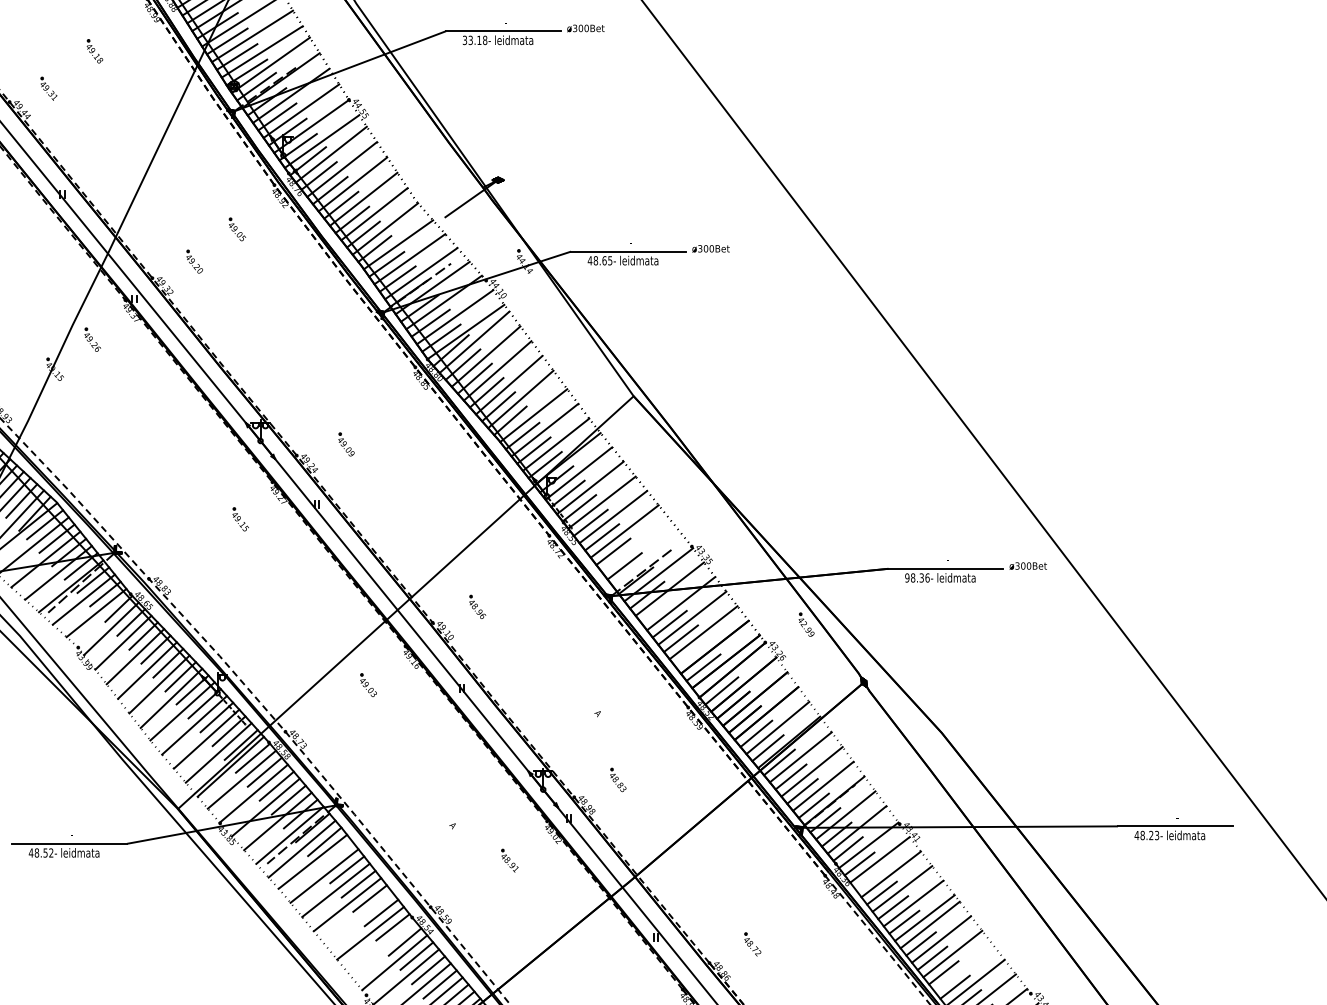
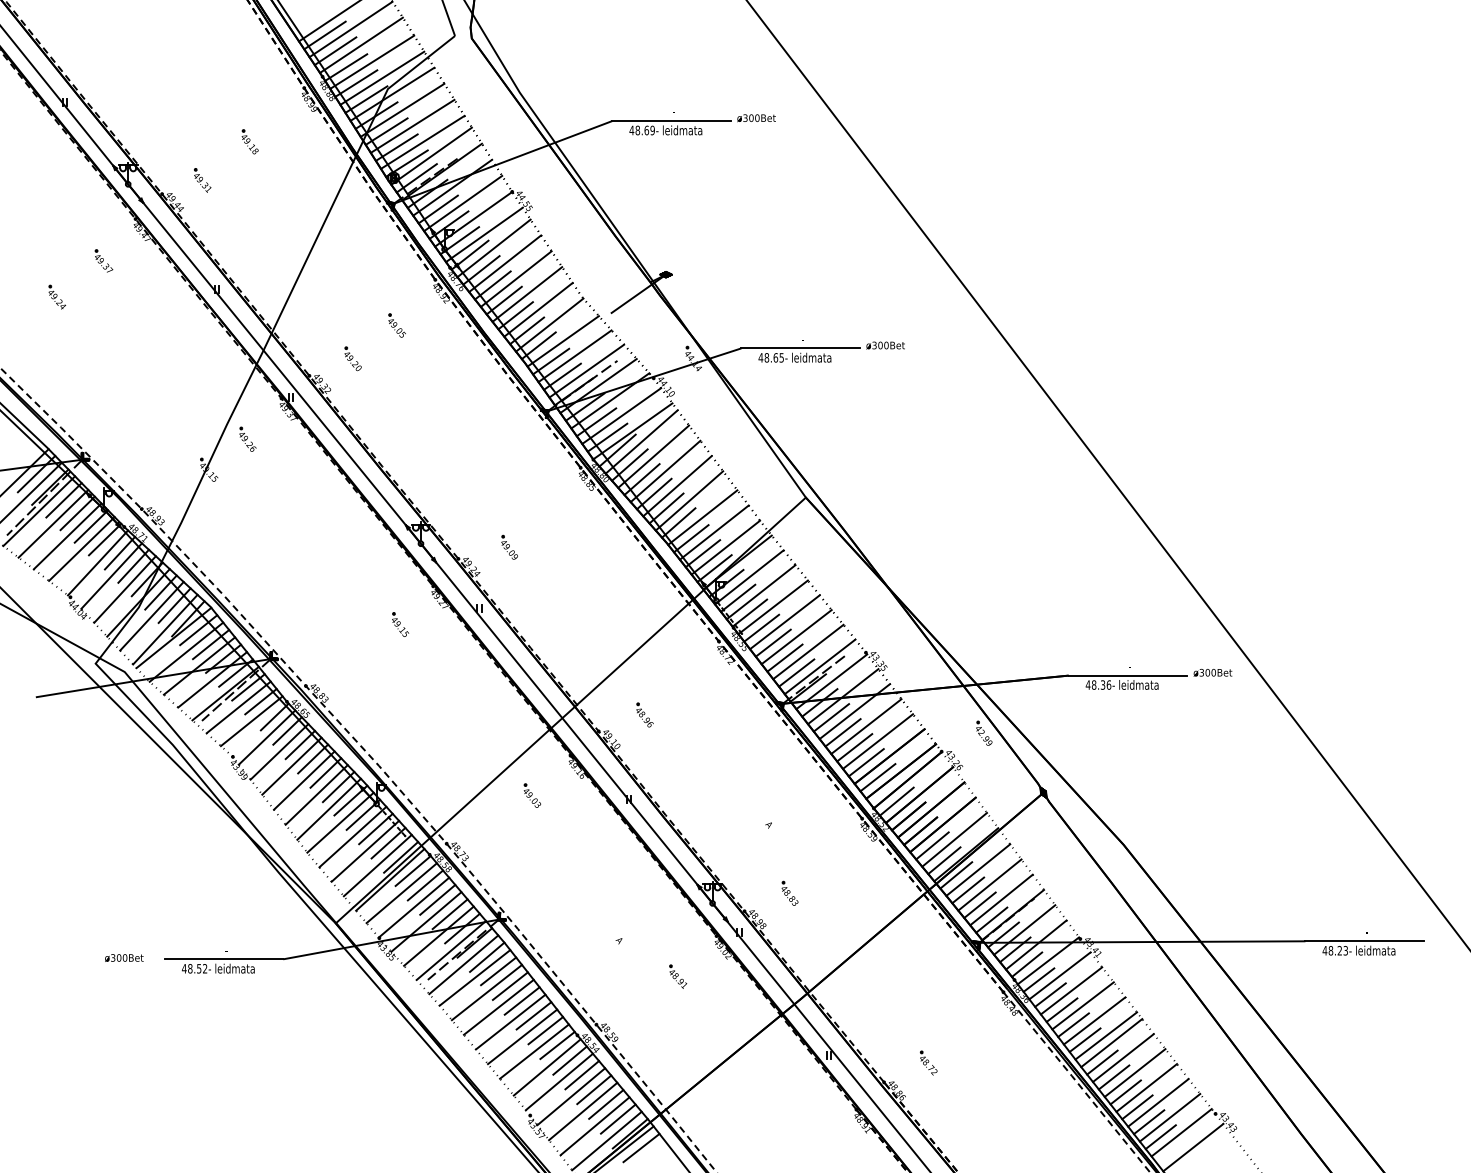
text: (474, 40) -> (641, 130), 33.18- -> 48.69-
line: (636, 545) -> (808, 651), added
line: (646, 559) -> (819, 666), added
text: (906, 577) -> (1087, 684), 98.36- -> 48.36-
line: (658, 609) -> (831, 717), added
line: (691, 653) -> (865, 762), added
line: (335, 855) -> (498, 971), added
line: (870, 877) -> (1050, 994), added
line: (358, 918) -> (522, 1036), added
line: (382, 948) -> (546, 1067), added
line: (963, 968) -> (1146, 1087), added

